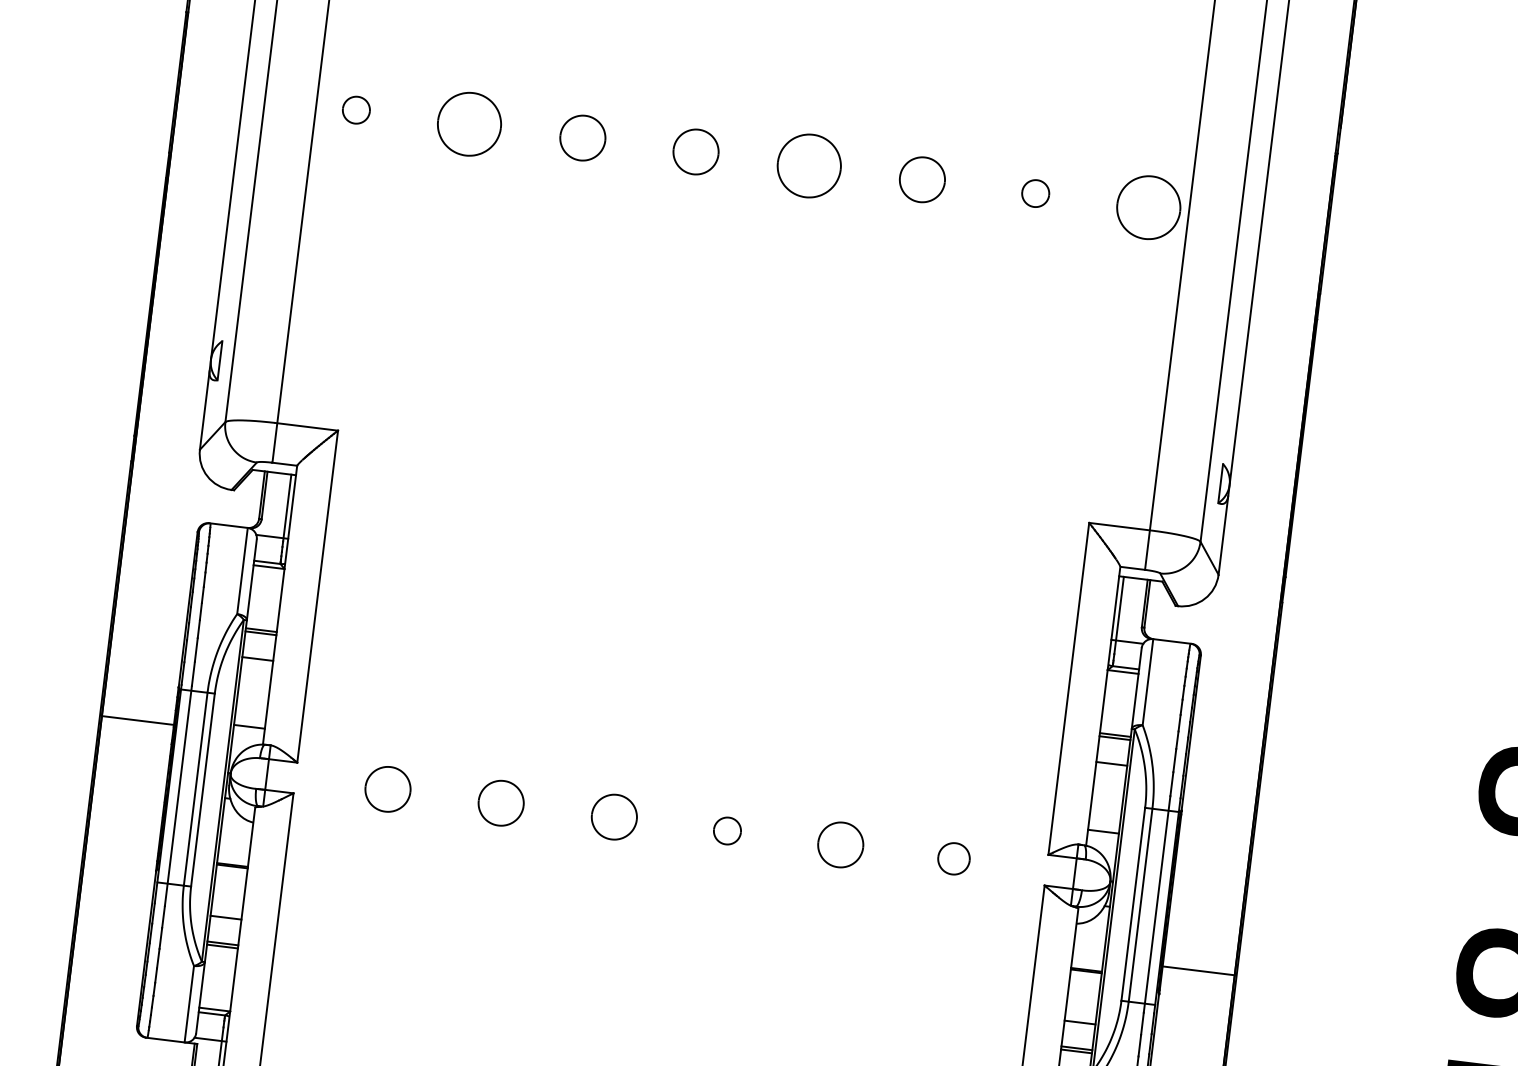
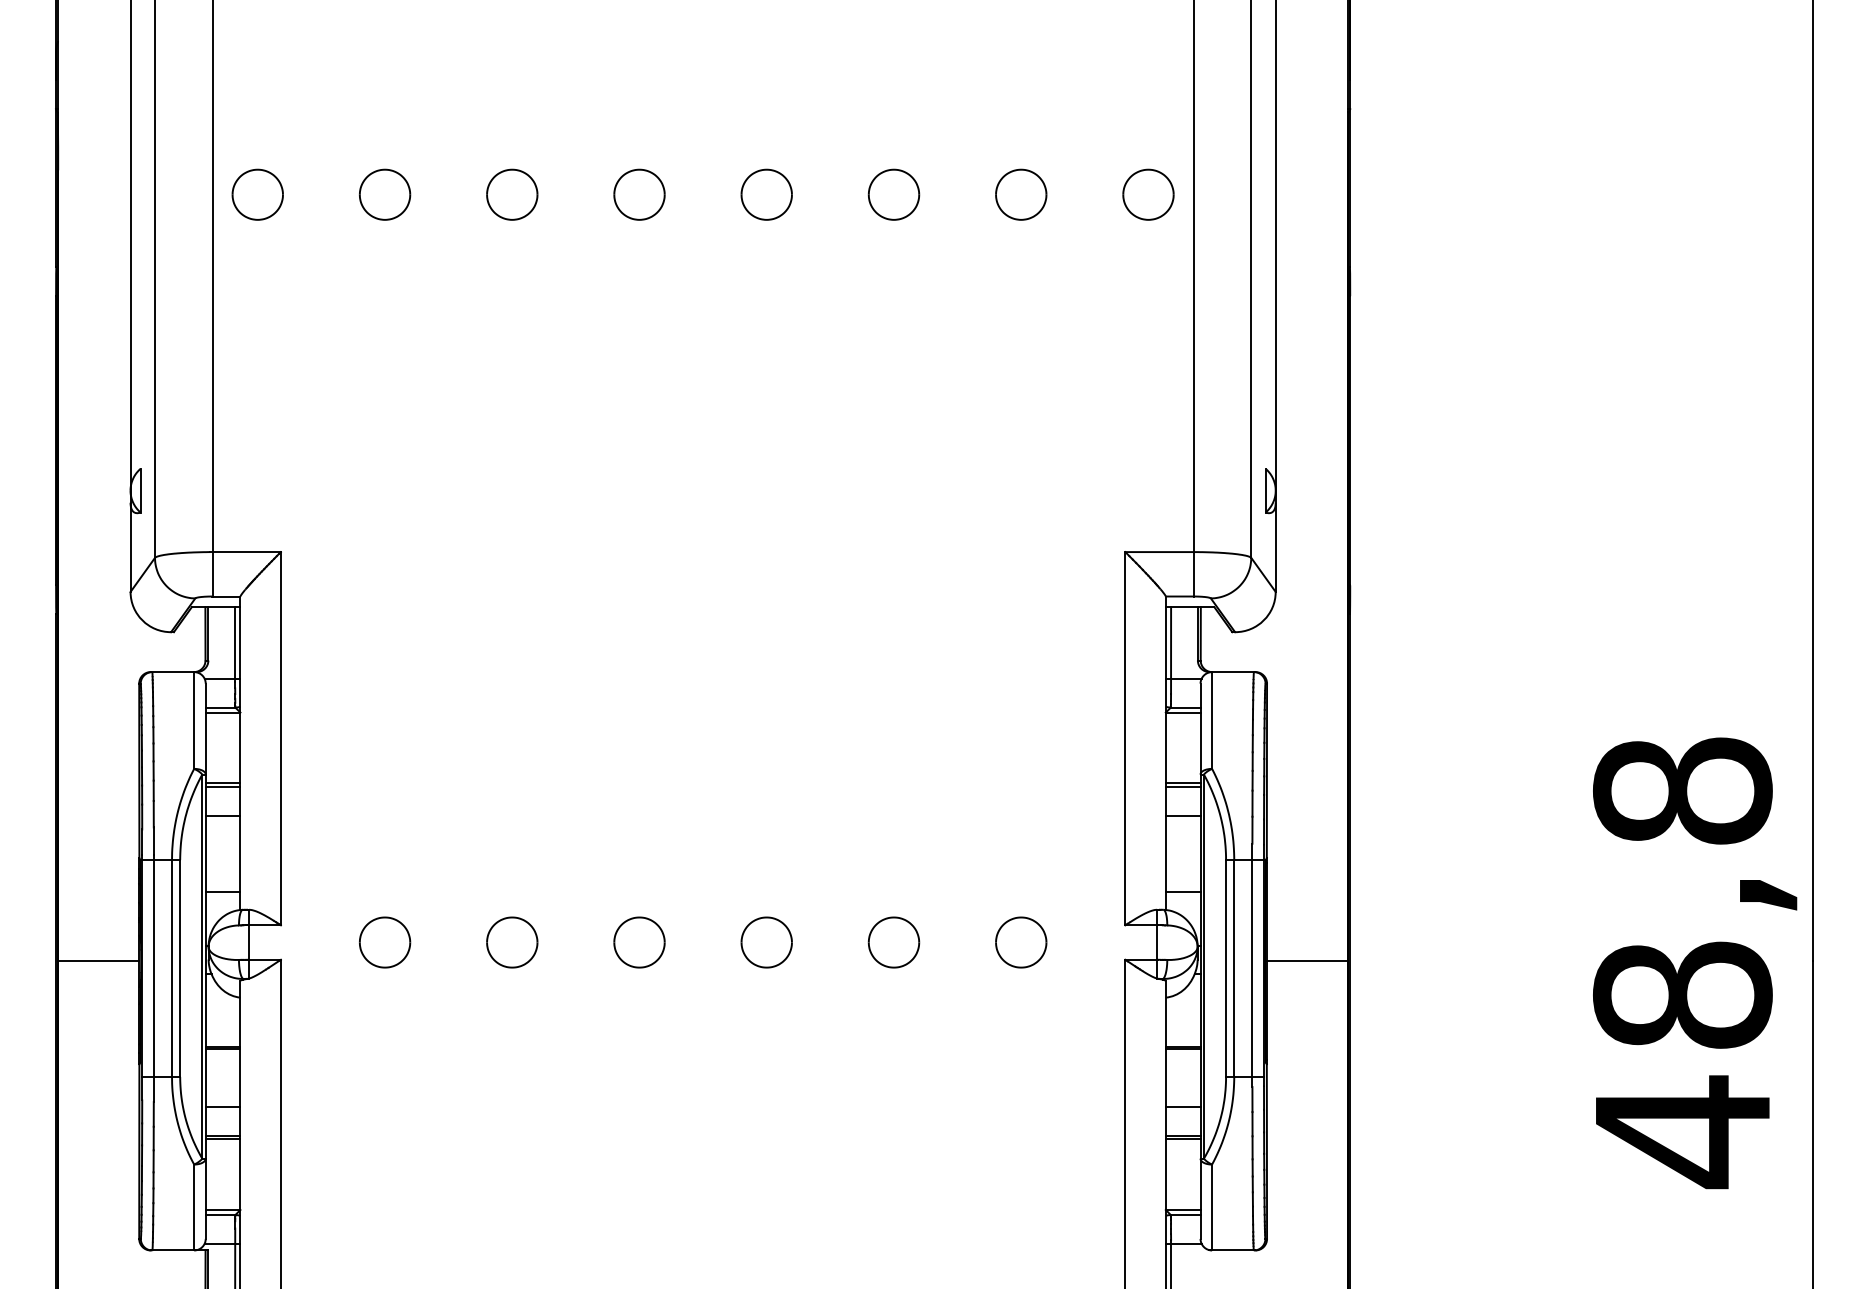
part: (356, 110) -> (257, 194), size x1.67
part: (470, 124) -> (385, 194), size x0.71
part: (809, 165) -> (766, 194), size x0.71
part: (1035, 193) -> (1021, 194), size x1.67
part: (1148, 207) -> (1148, 194), size x0.71
line: (137, 720) -> (98, 961), moved
part: (727, 830) -> (766, 942), size x1.67
part: (954, 858) -> (1021, 942), size x1.43
line: (1198, 971) -> (1307, 961), moved

